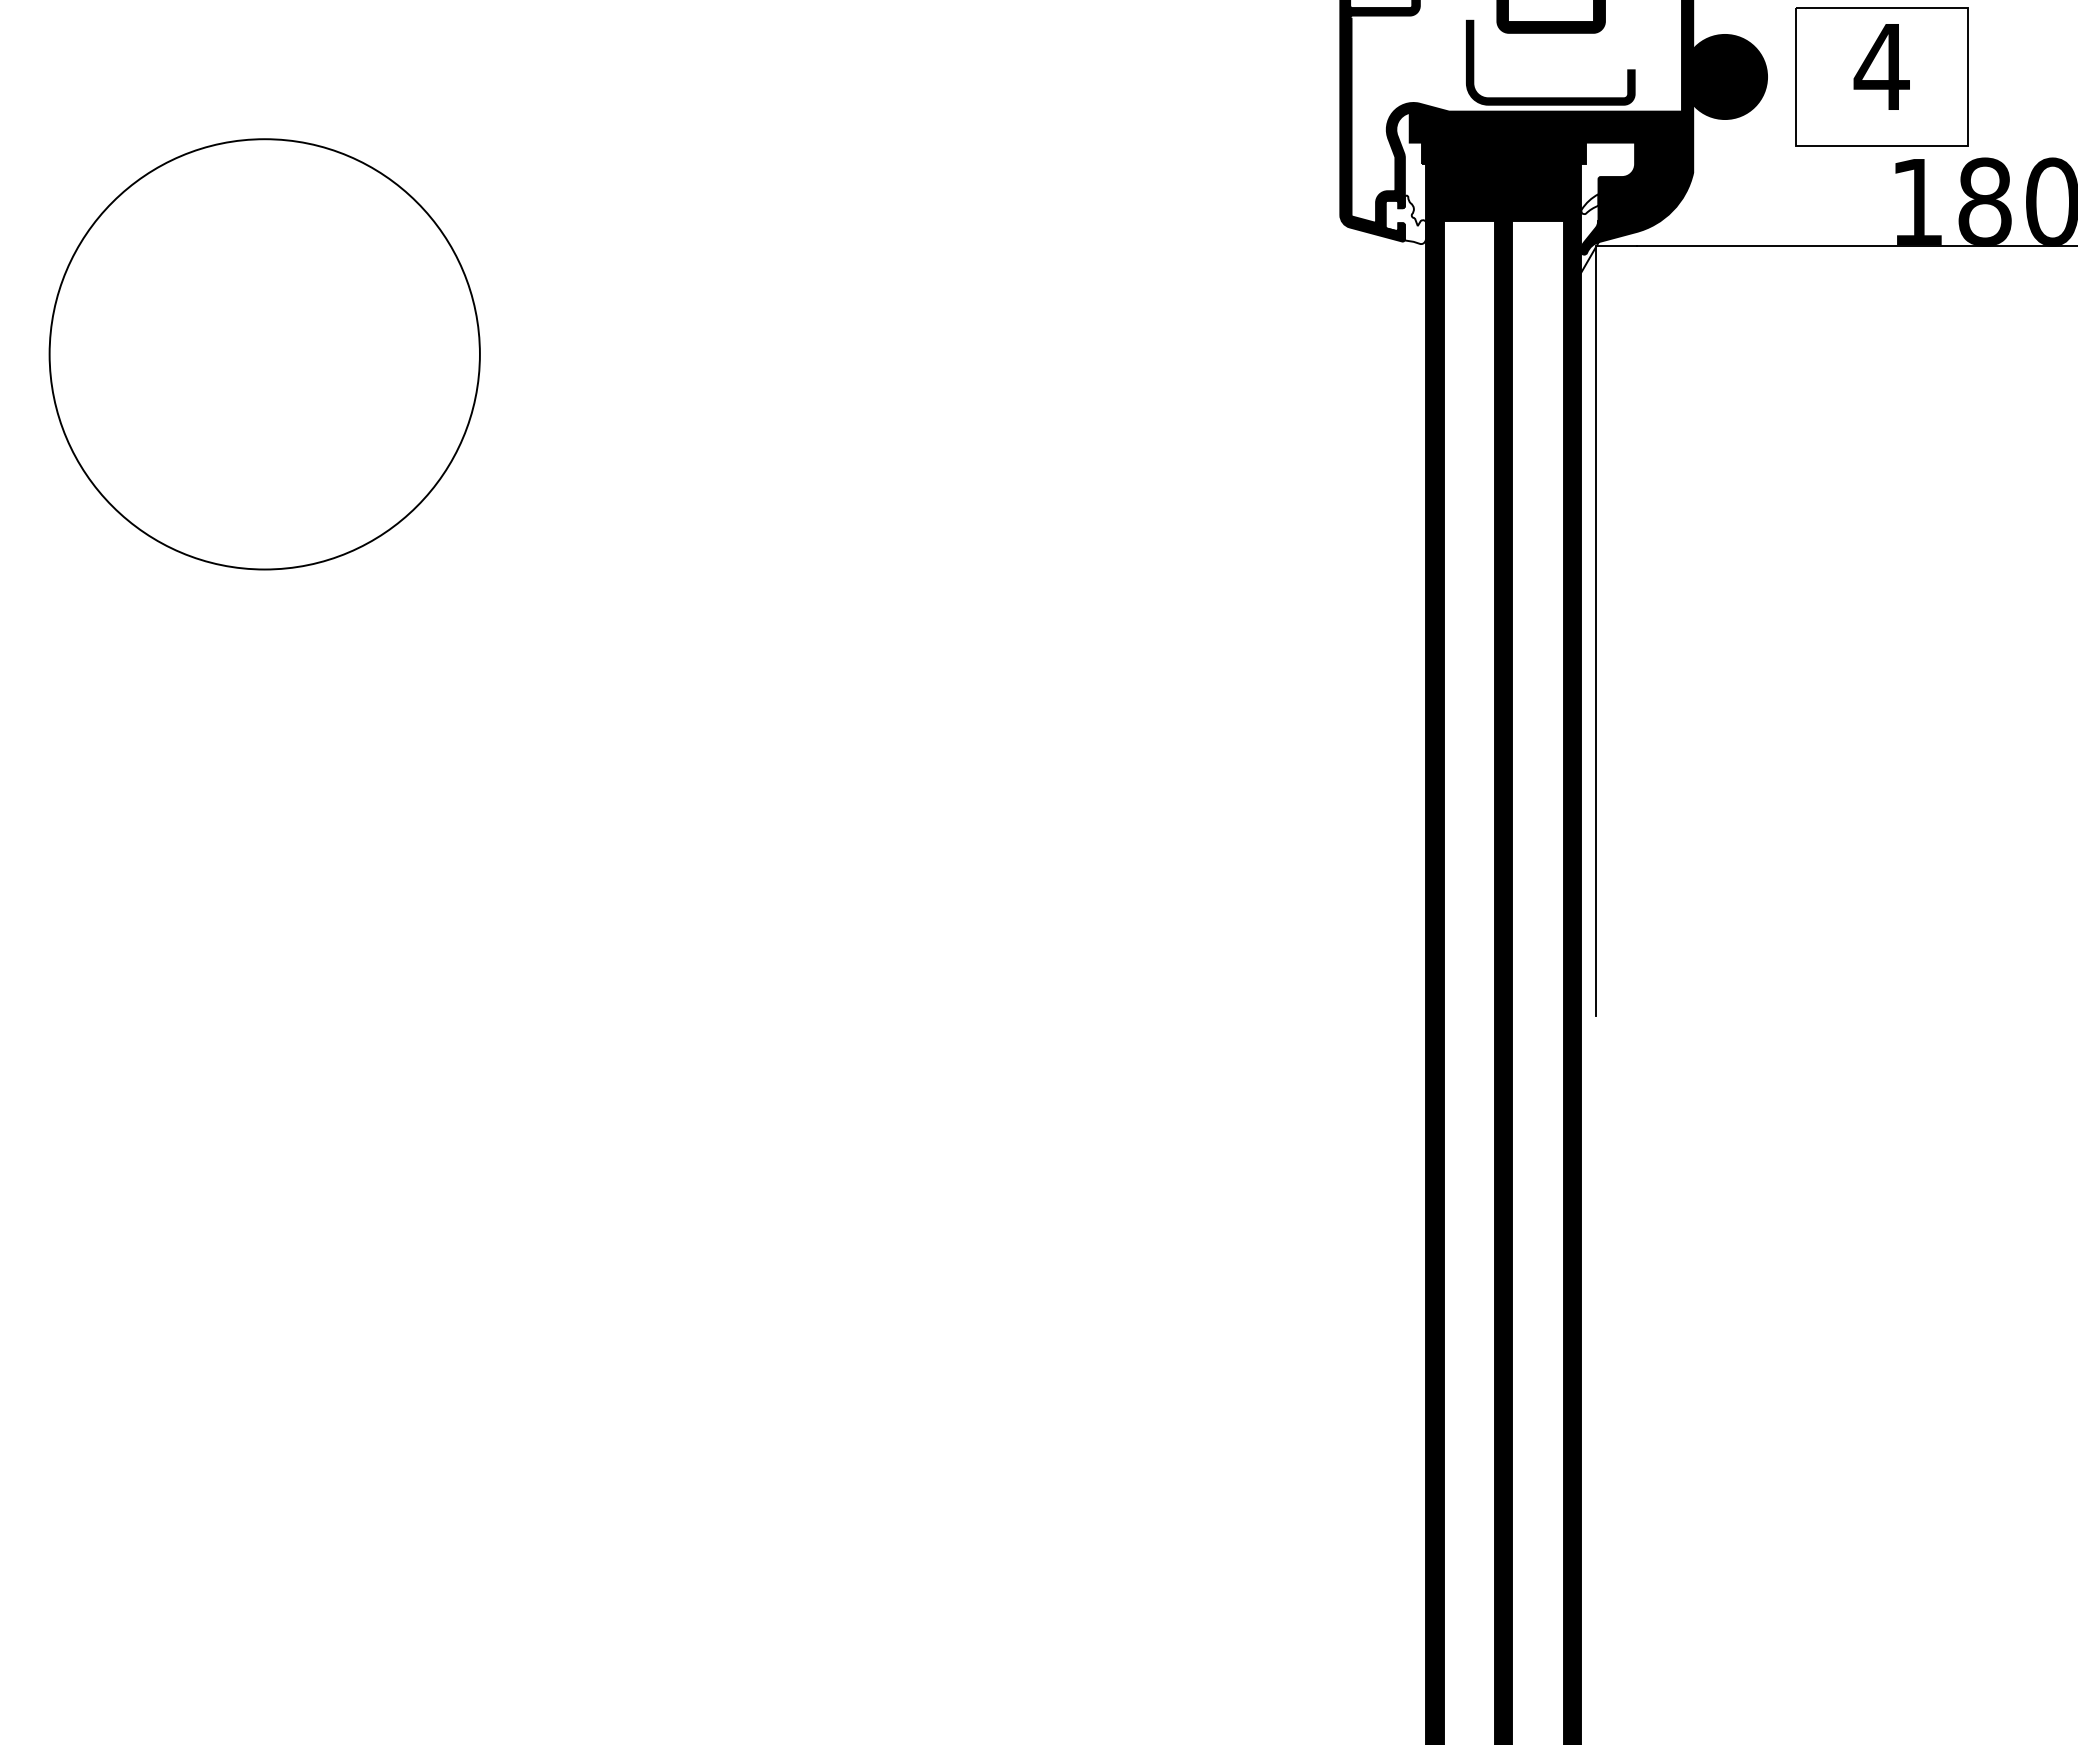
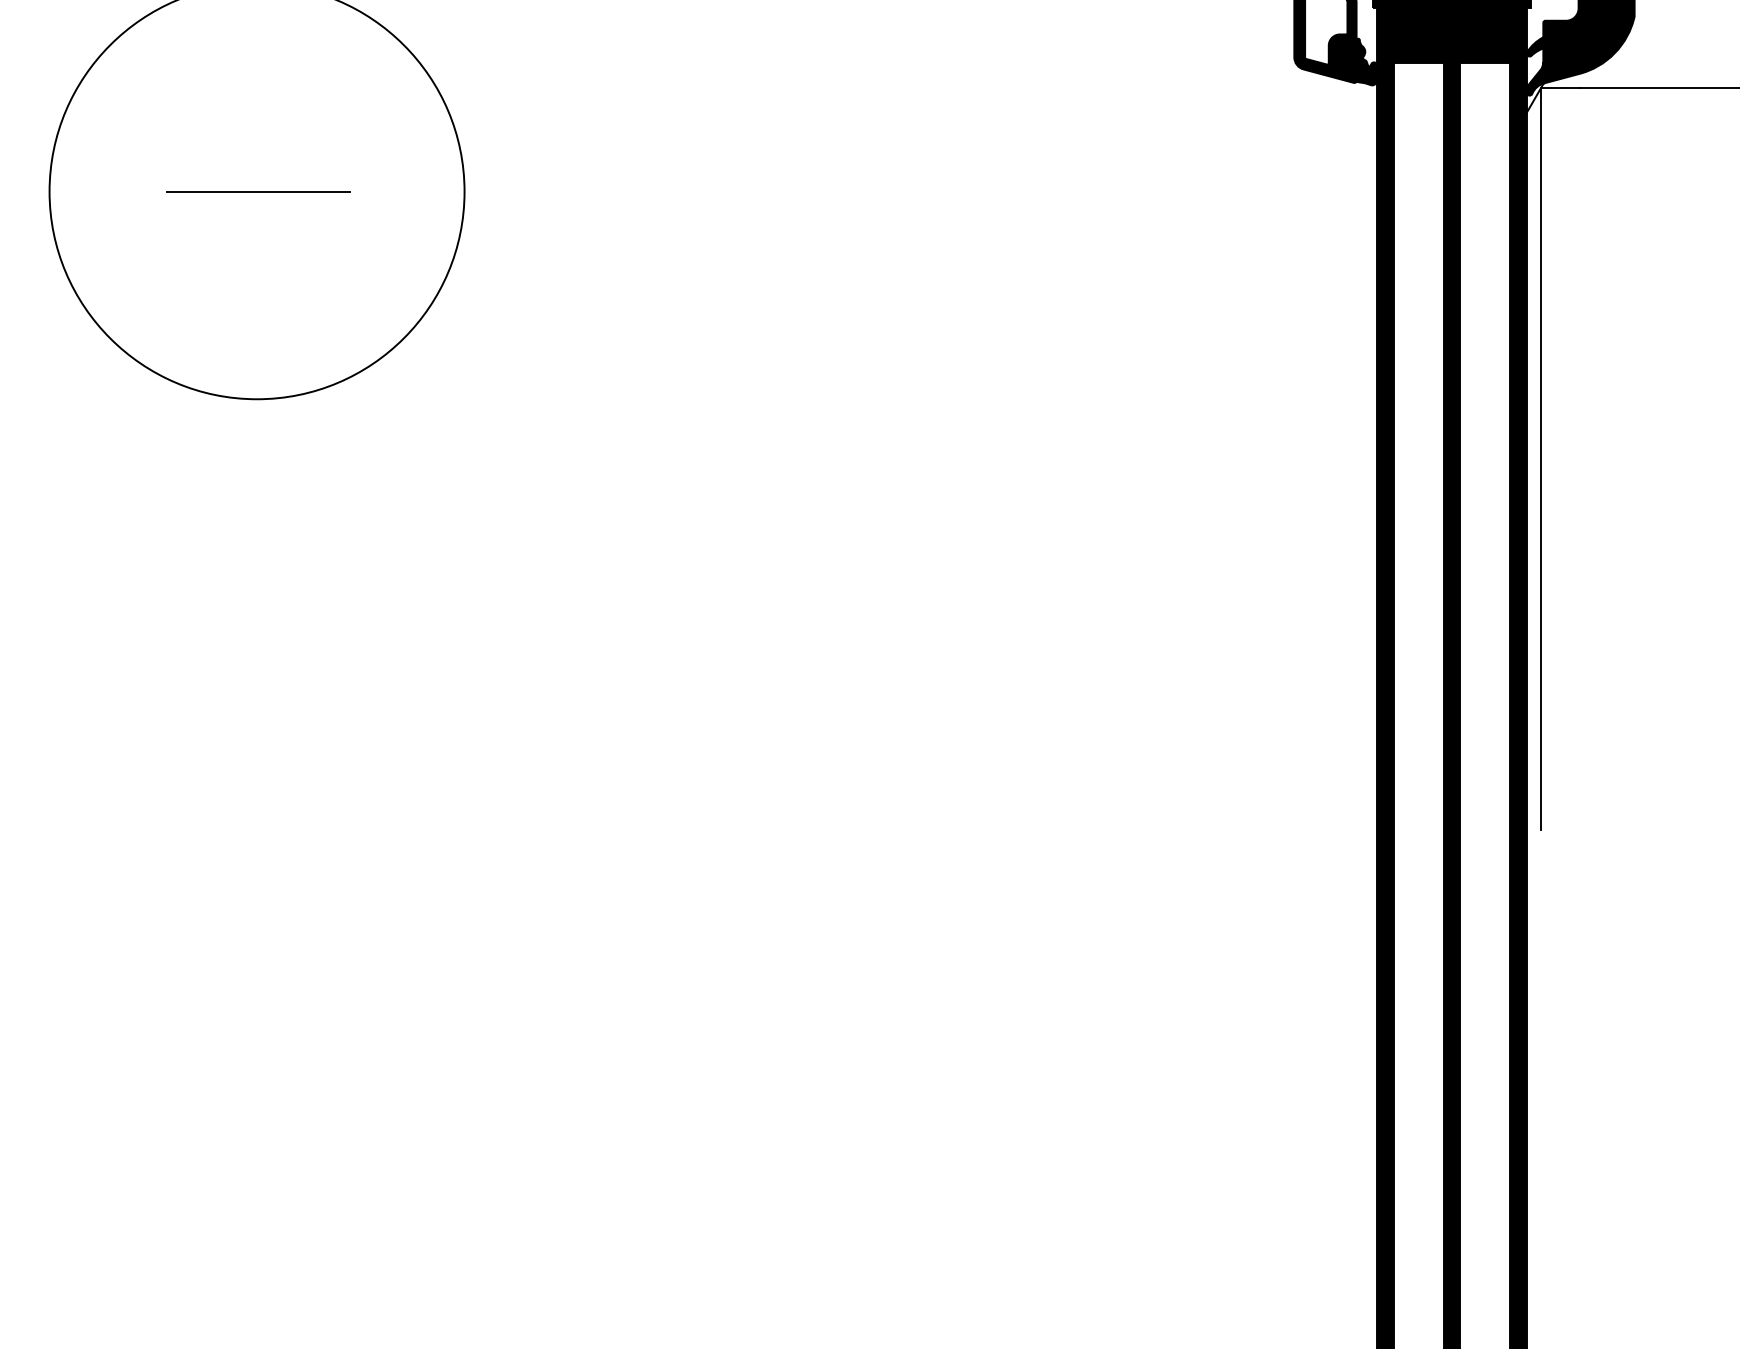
fill: (1589, 204) -> (1534, 47), added
fill: (1405, 219) -> (1357, 61), added
line: (266, 354) -> (258, 191), added

